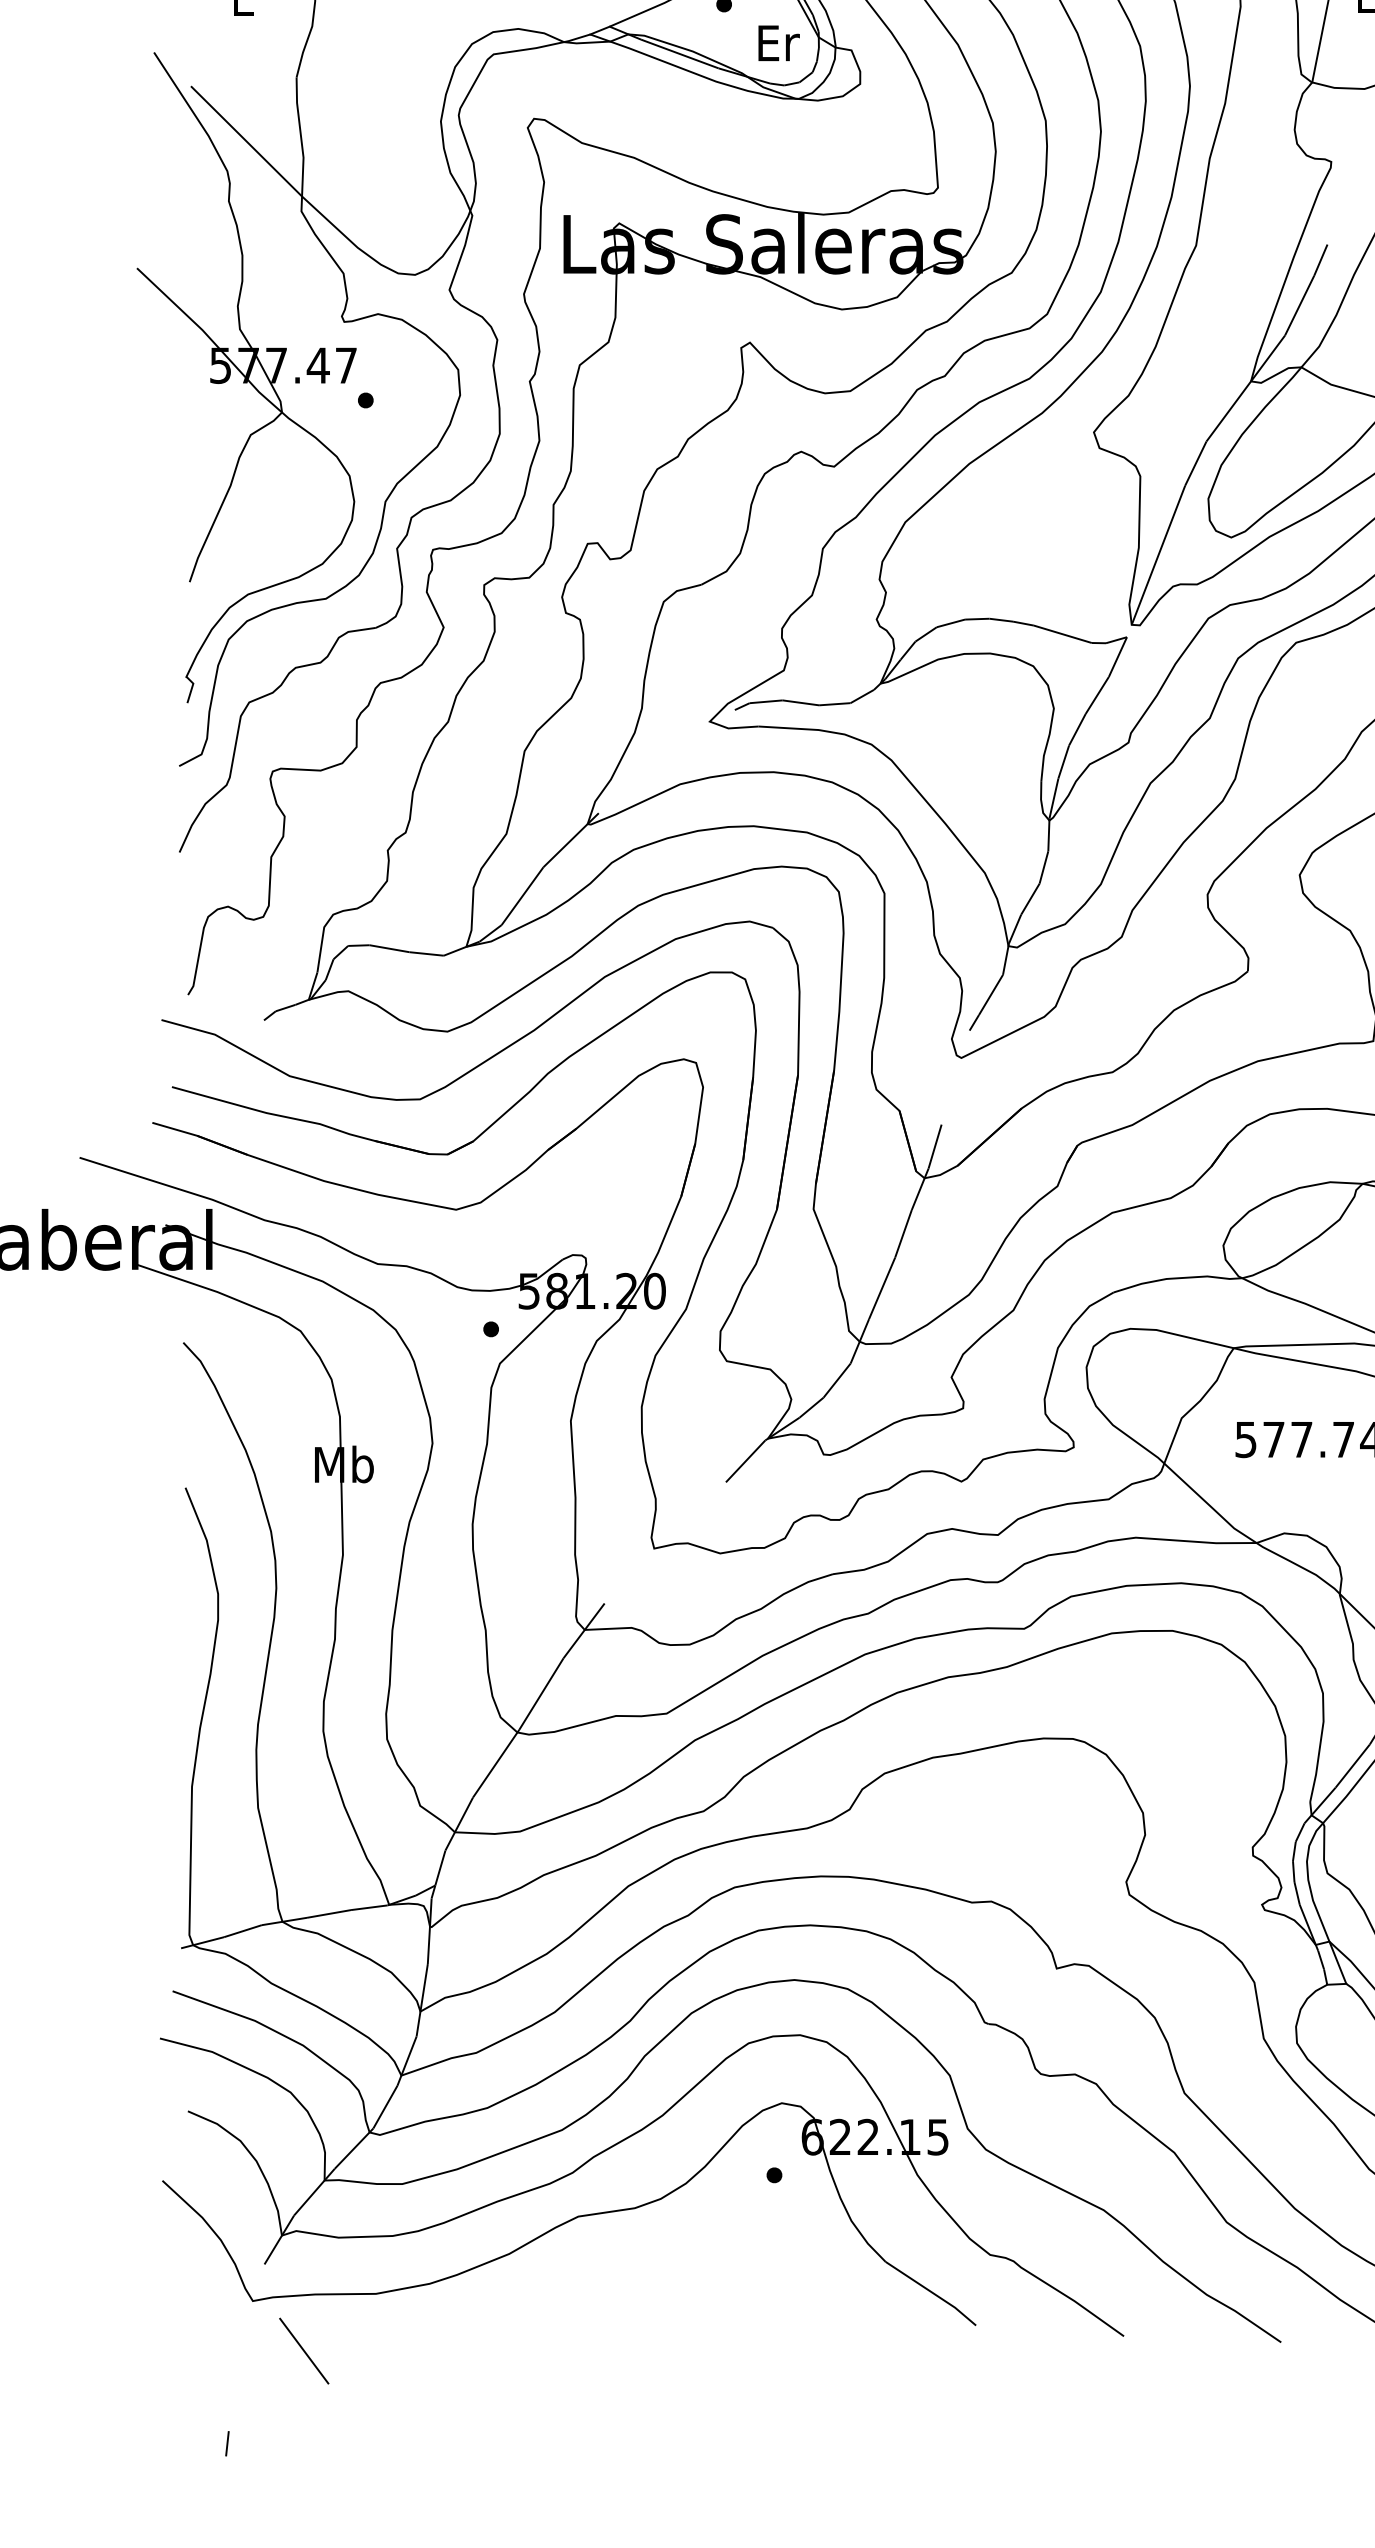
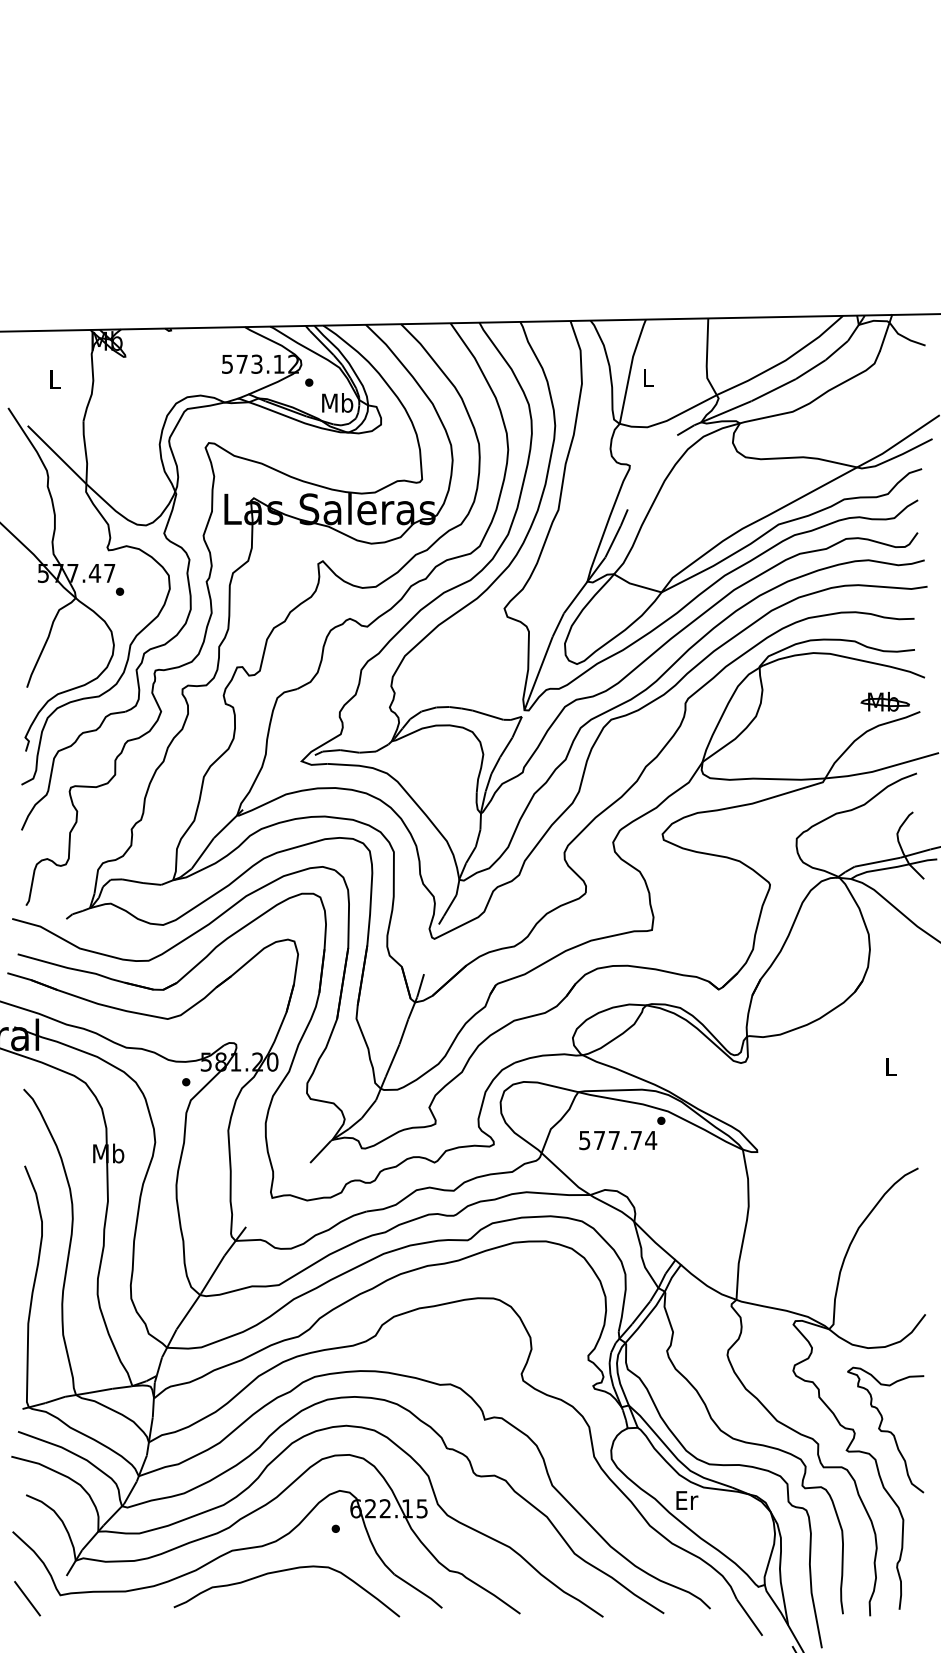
text: (777, 42) -> (337, 402), Er -> Mb
curve: (679, 2256) -> (285, 1571), added
line: (304, 2350) -> (27, 1598), moved

